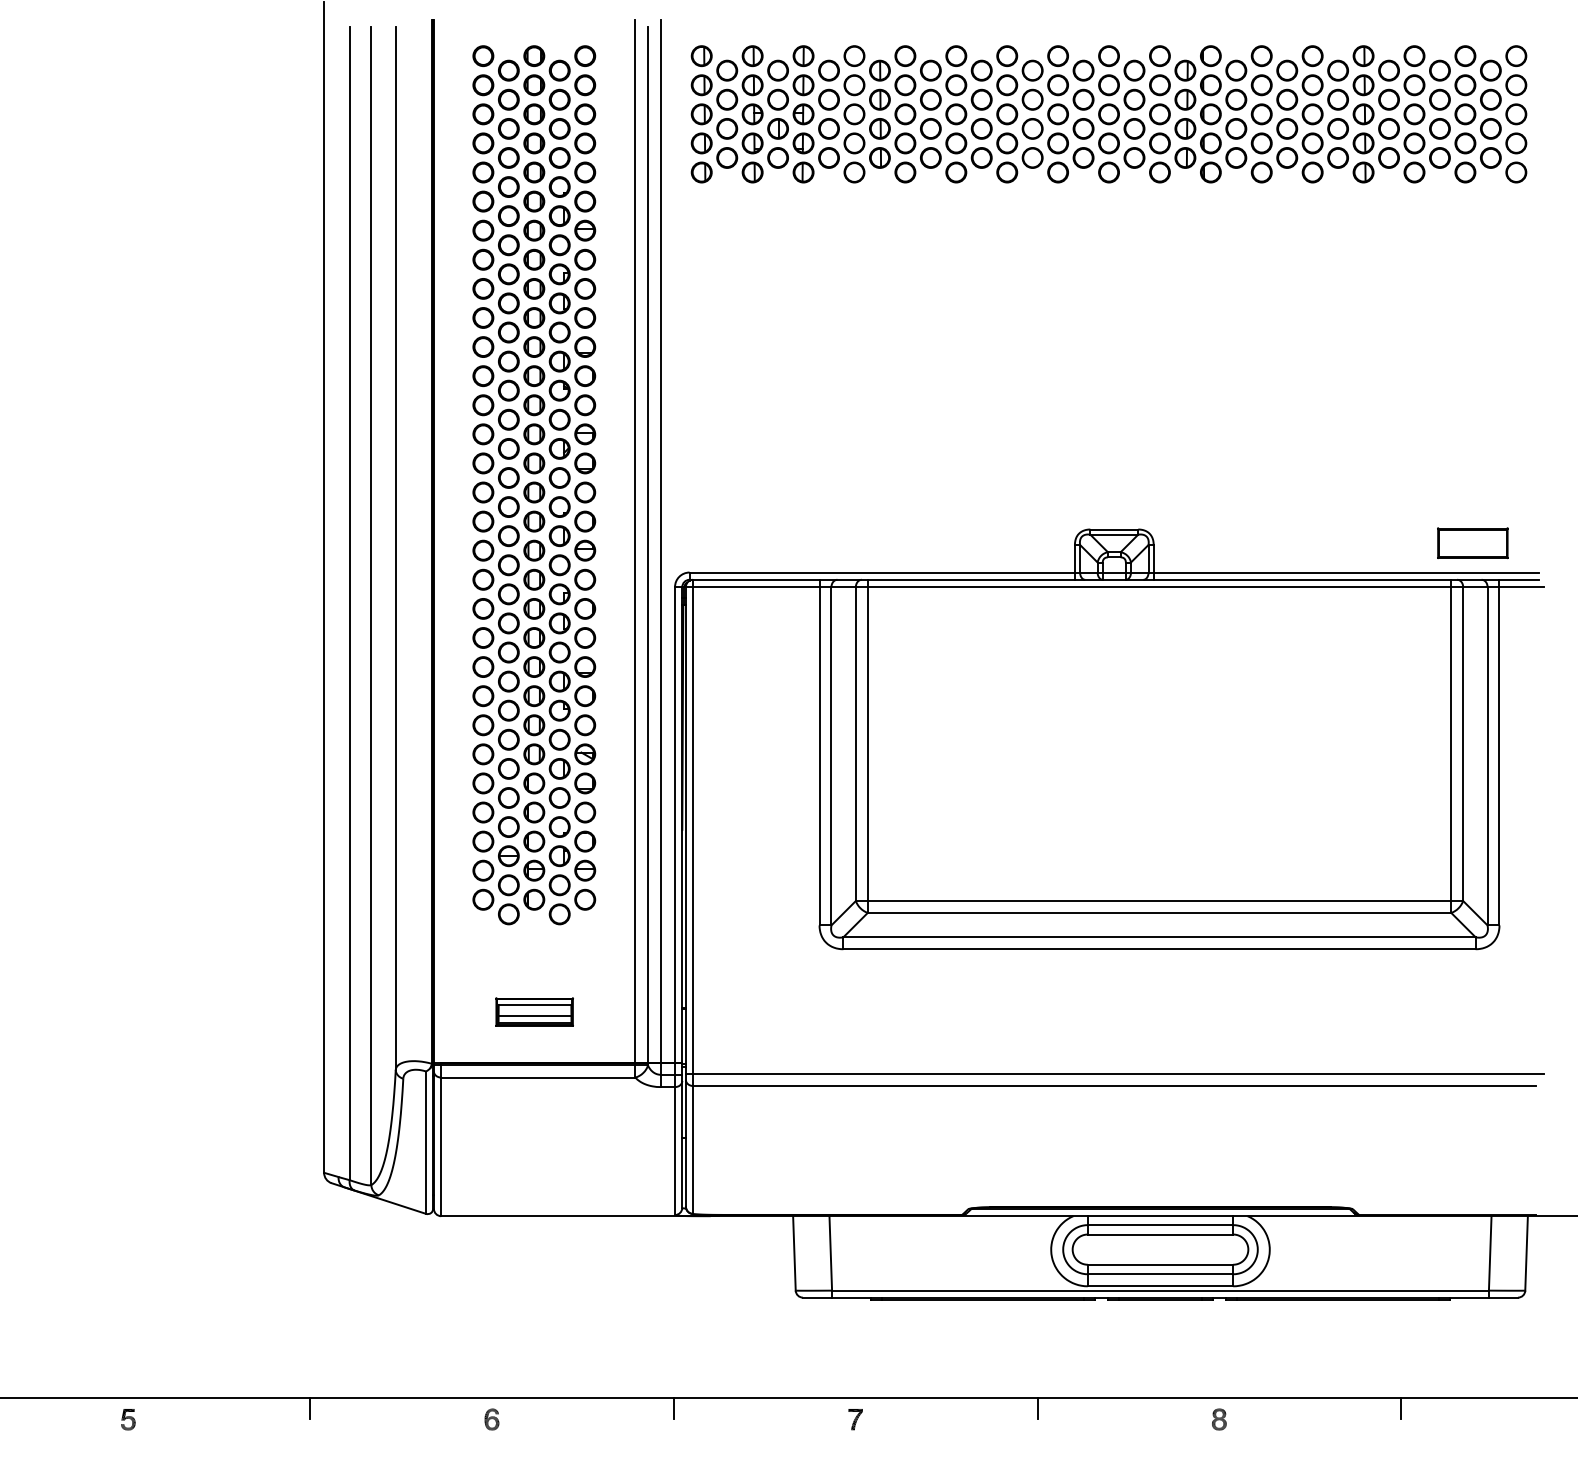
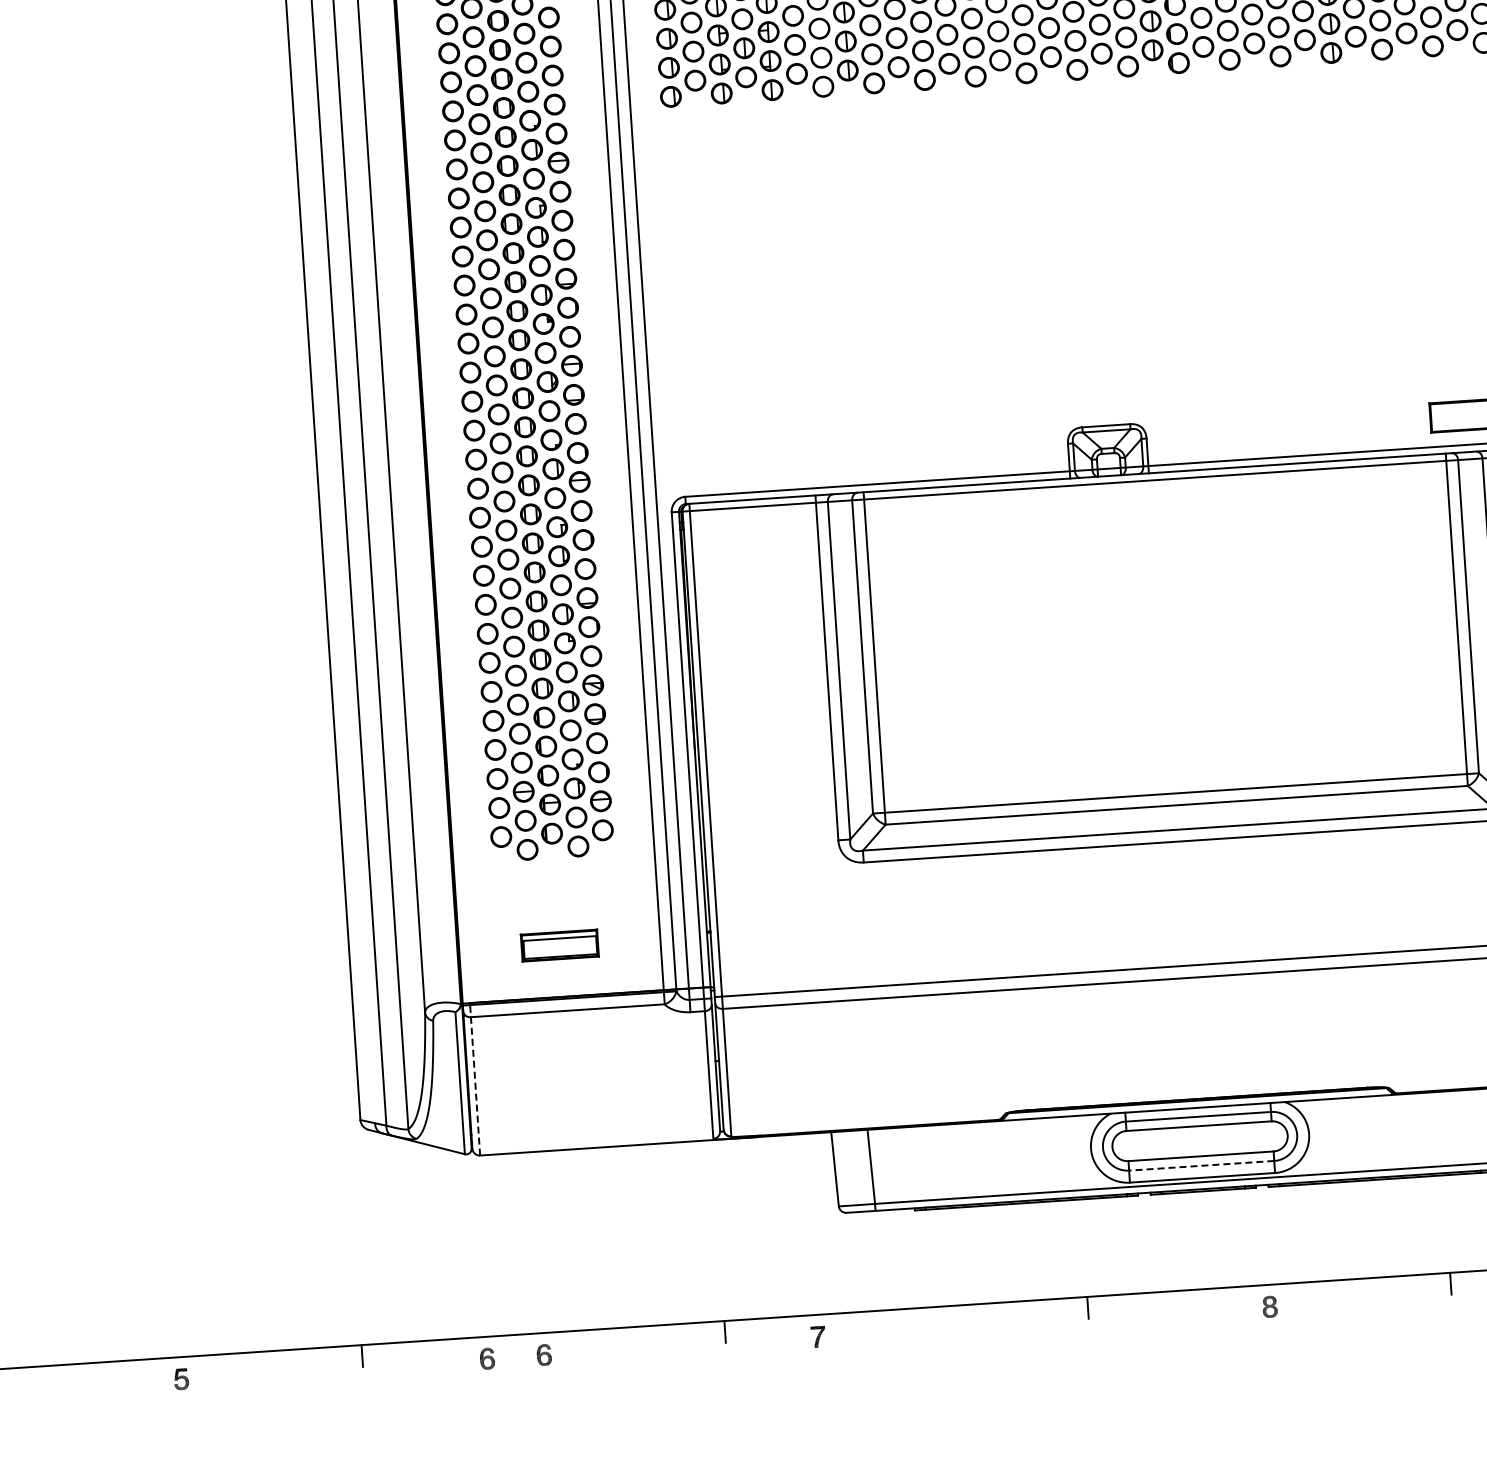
line: (534, 1015) -> (559, 949), removed
line: (441, 1139) -> (475, 1078), solid -> dashed
line: (1160, 1274) -> (1201, 1166), solid -> dashed
part: (434, 1419) -> (486, 1358), added
part: (855, 1419) -> (818, 1336), moved

